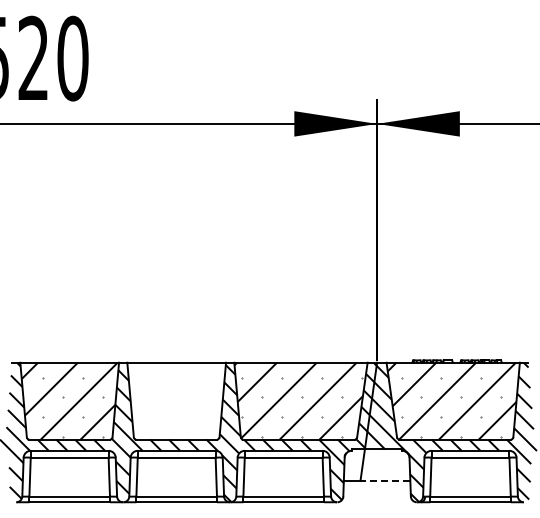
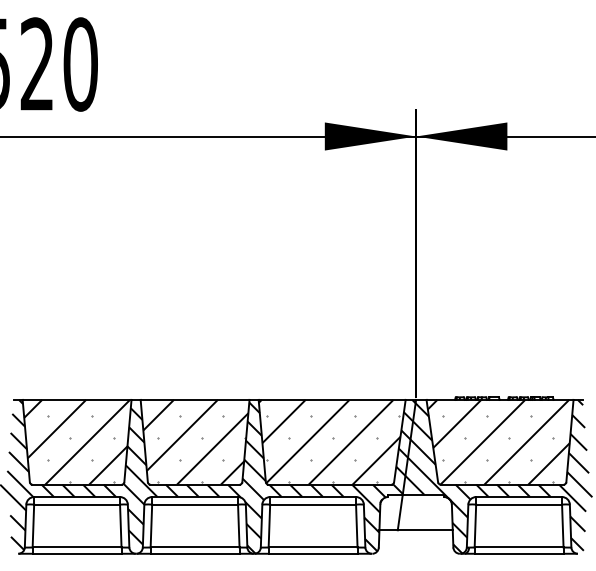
hatch: (176, 400) -> (194, 441), added
line: (385, 480) -> (425, 529), dashed -> solid

